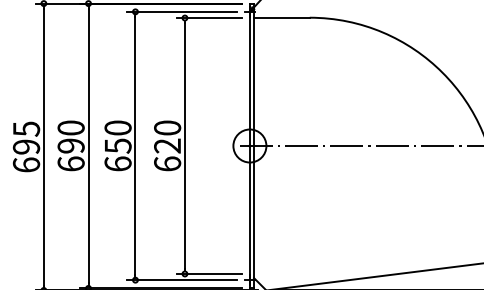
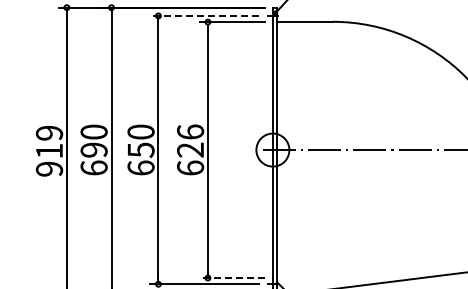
line: (181, 11) -> (204, 15), solid -> dashed
text: (167, 127) -> (190, 131), 620 -> 626
text: (26, 146) -> (49, 150), 695 -> 919
line: (208, 273) -> (231, 277), solid -> dashed

